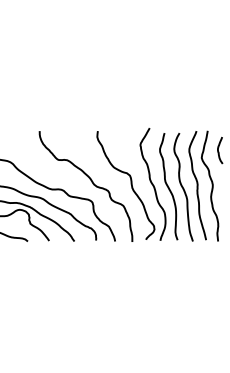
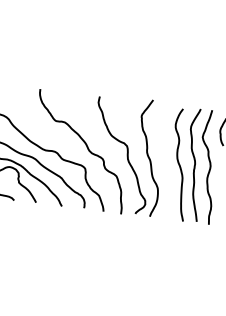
curve: (168, 186) -> (165, 162), removed

